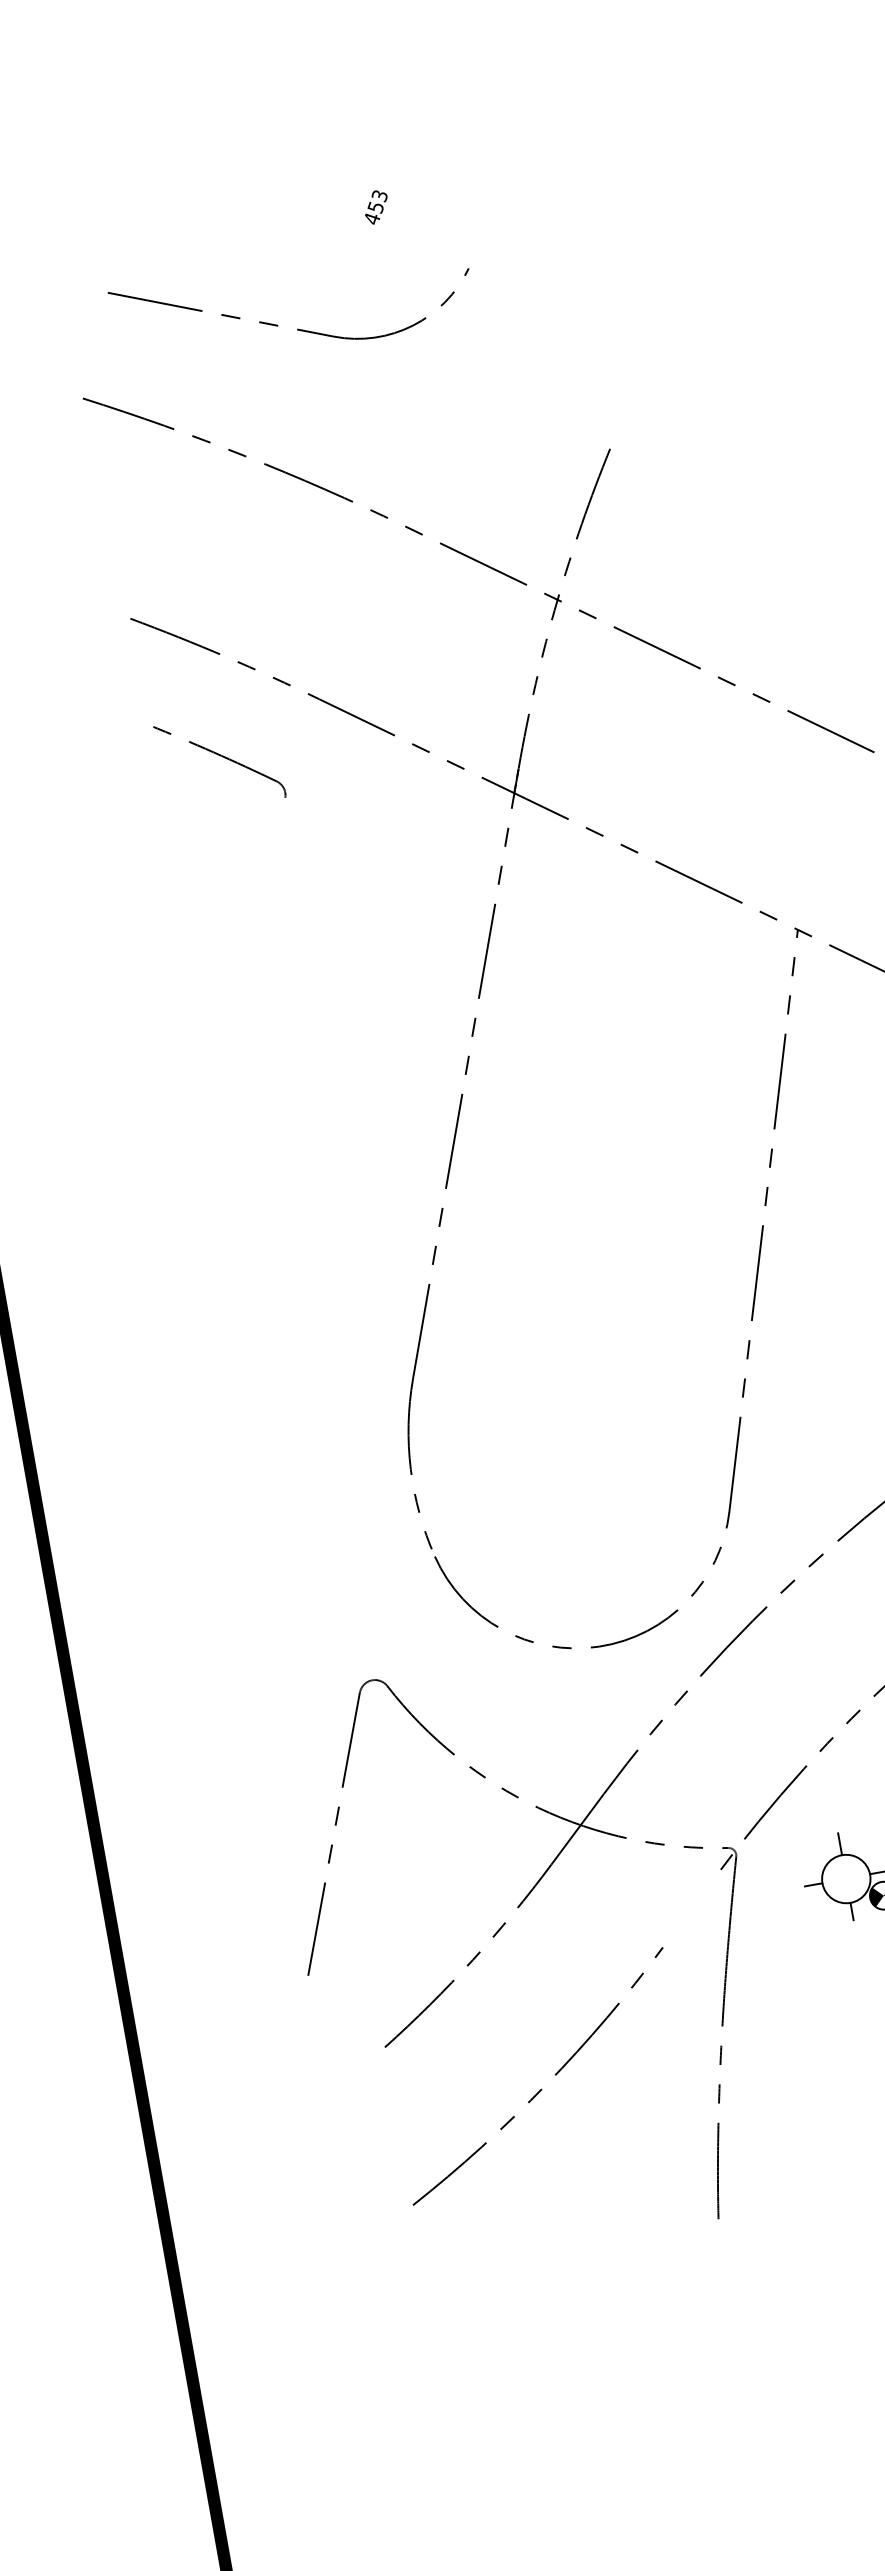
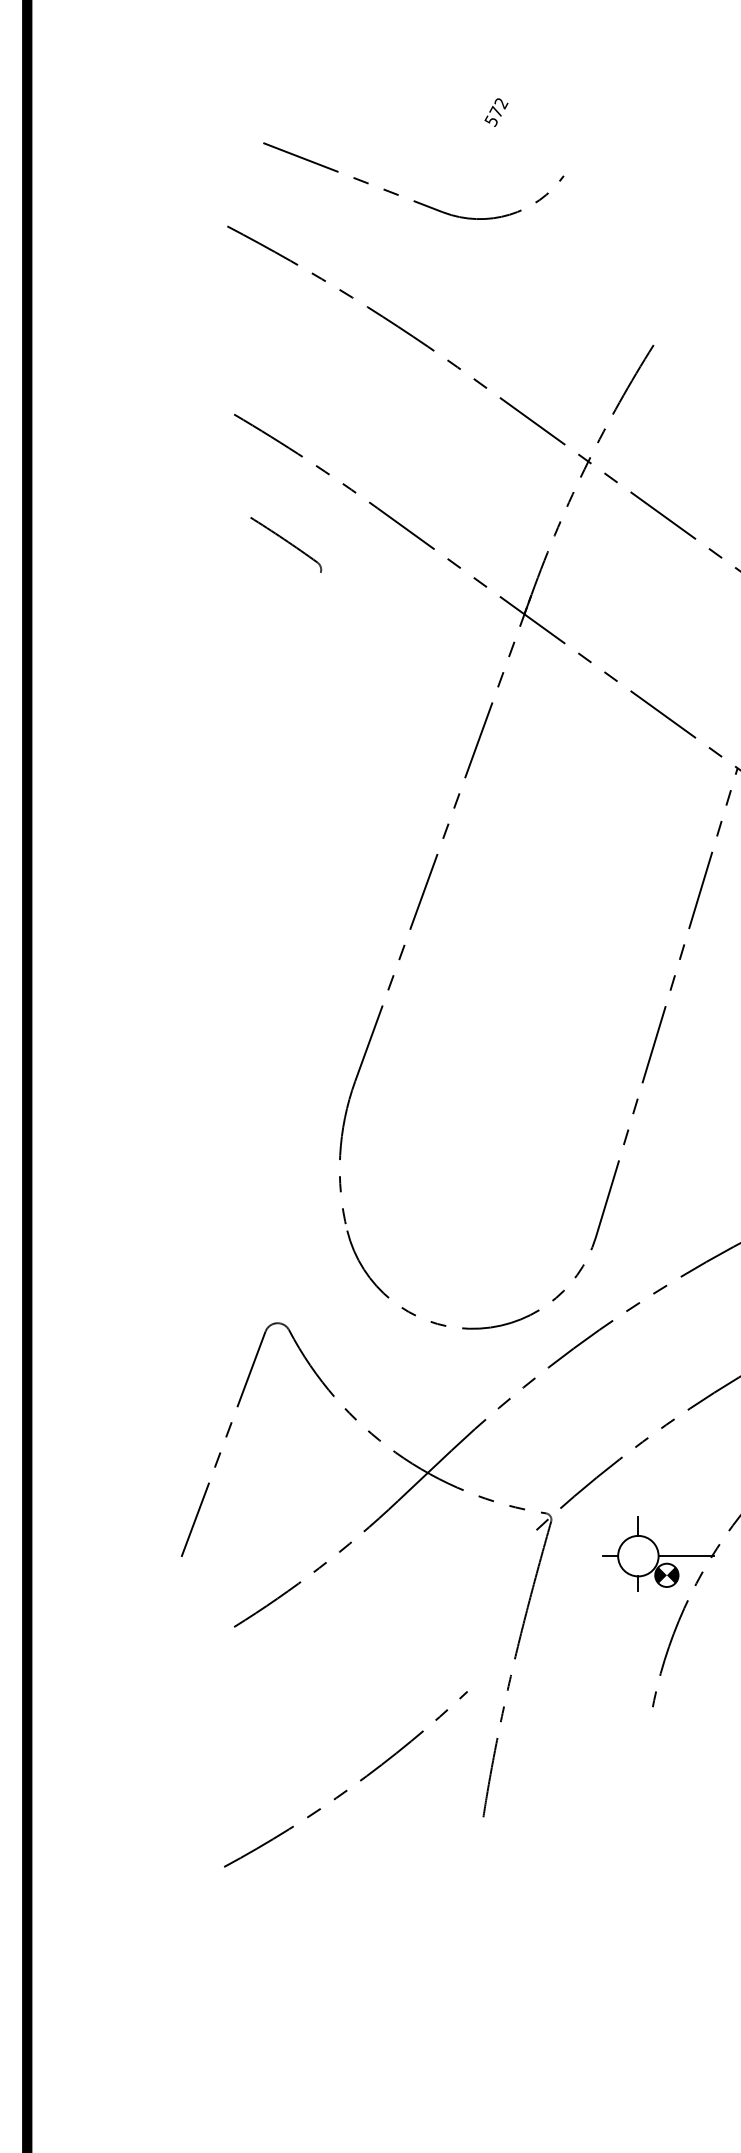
text: (376, 207) -> (496, 112), 453 -> 572
part: (219, 762) -> (286, 545), size x0.7
curve: (540, 2088) -> (346, 1789), moved

